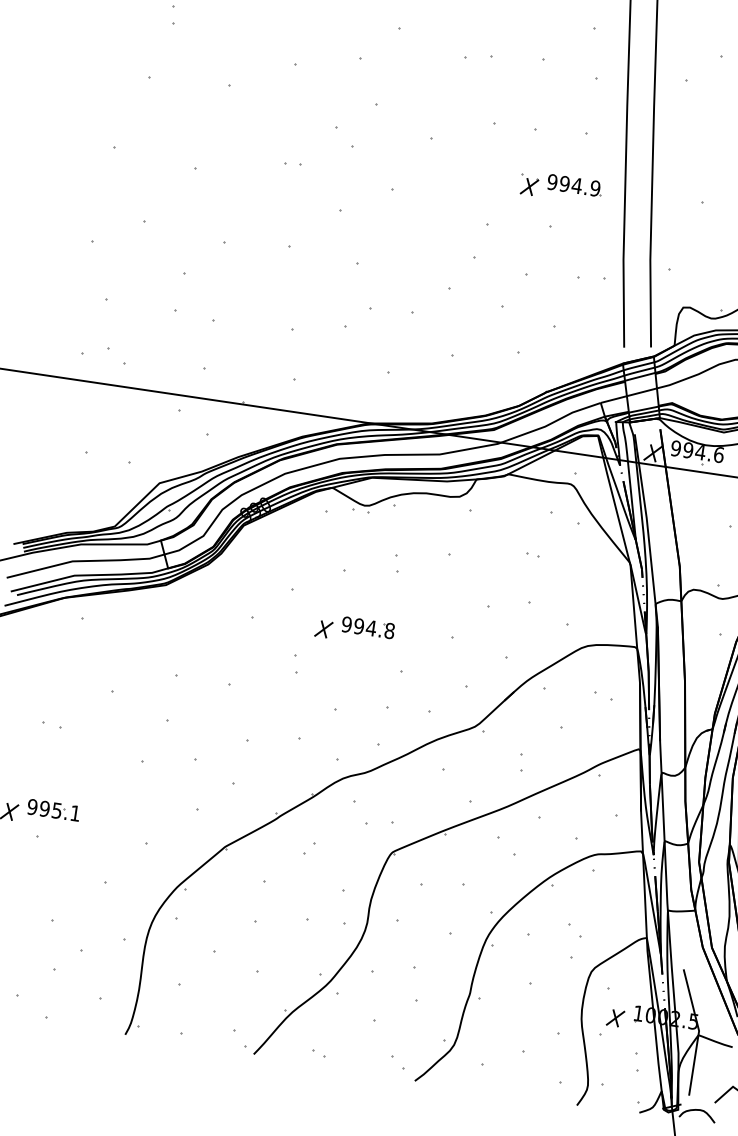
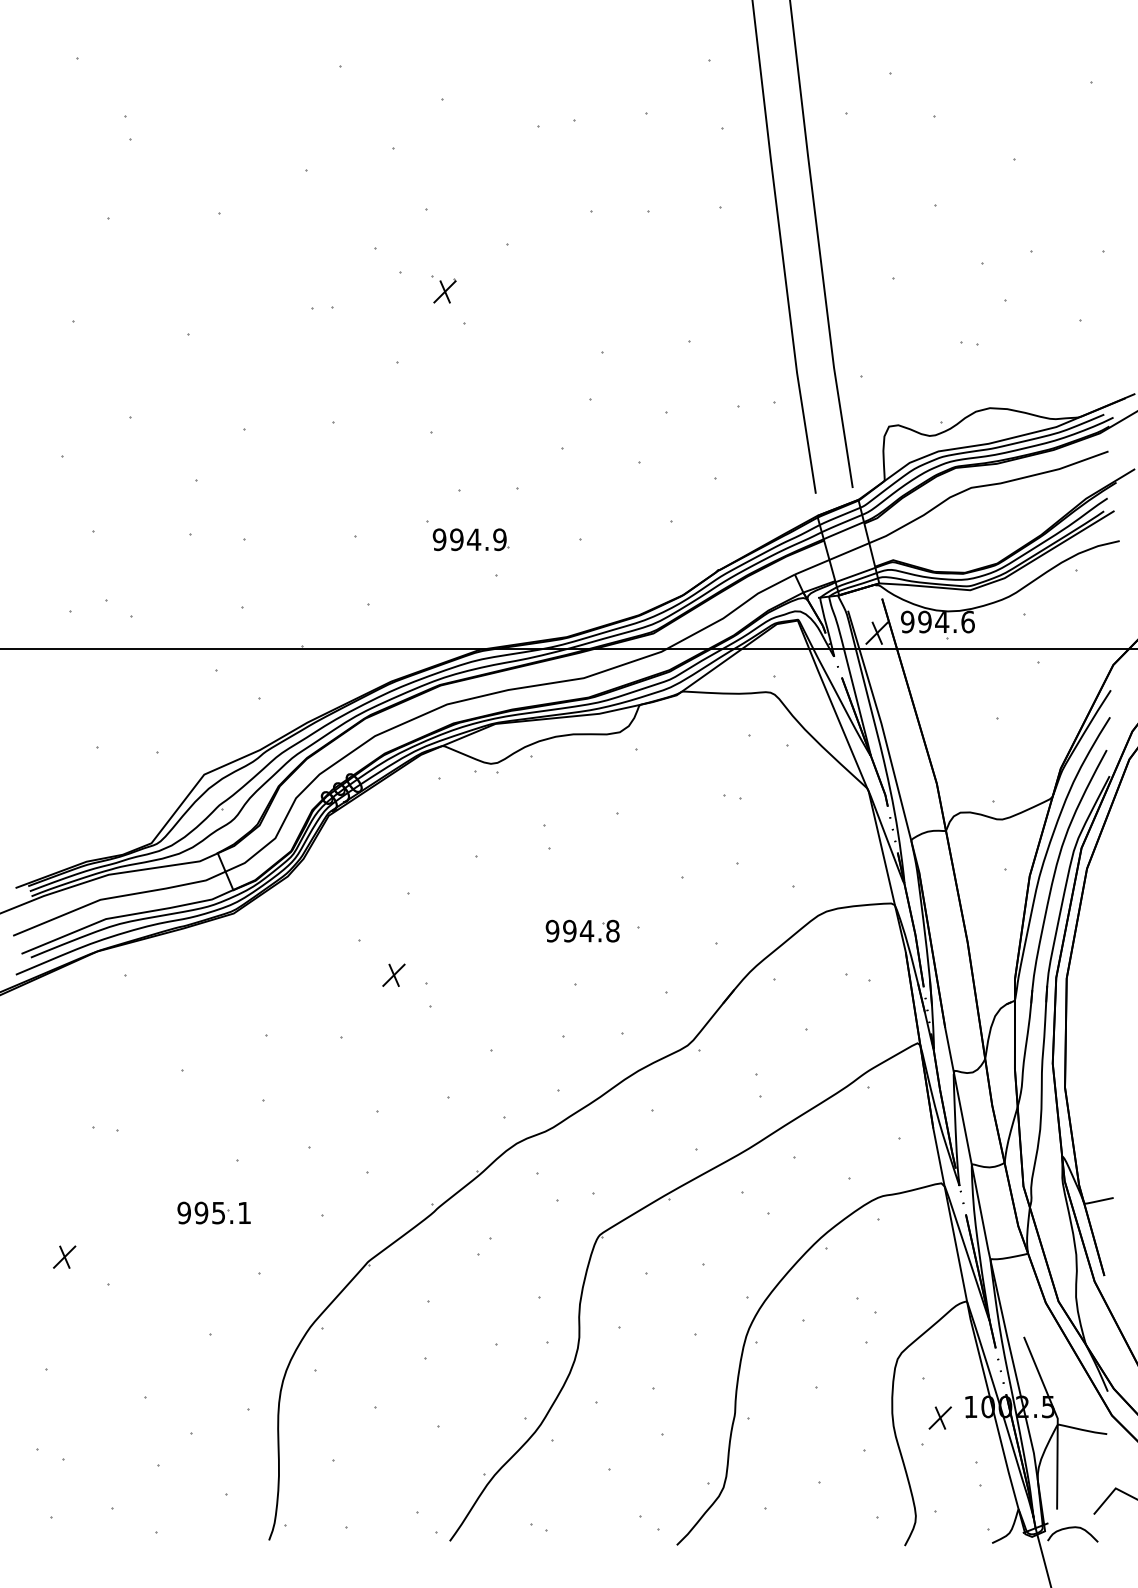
part: (528, 185) -> (443, 289), moved
part: (574, 185) -> (470, 539), moved
part: (368, 627) -> (582, 930), moved
part: (323, 628) -> (393, 974), moved
part: (53, 809) -> (213, 1212), moved

